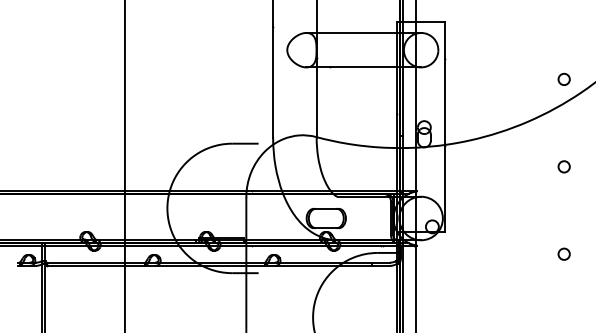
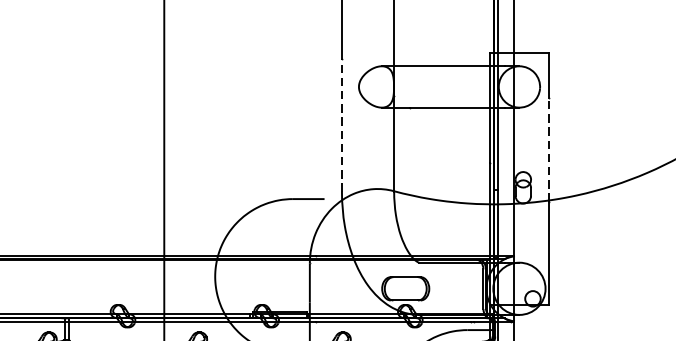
line: (273, 82) -> (342, 125), solid -> dashed
line: (445, 102) -> (548, 149), solid -> dashed

